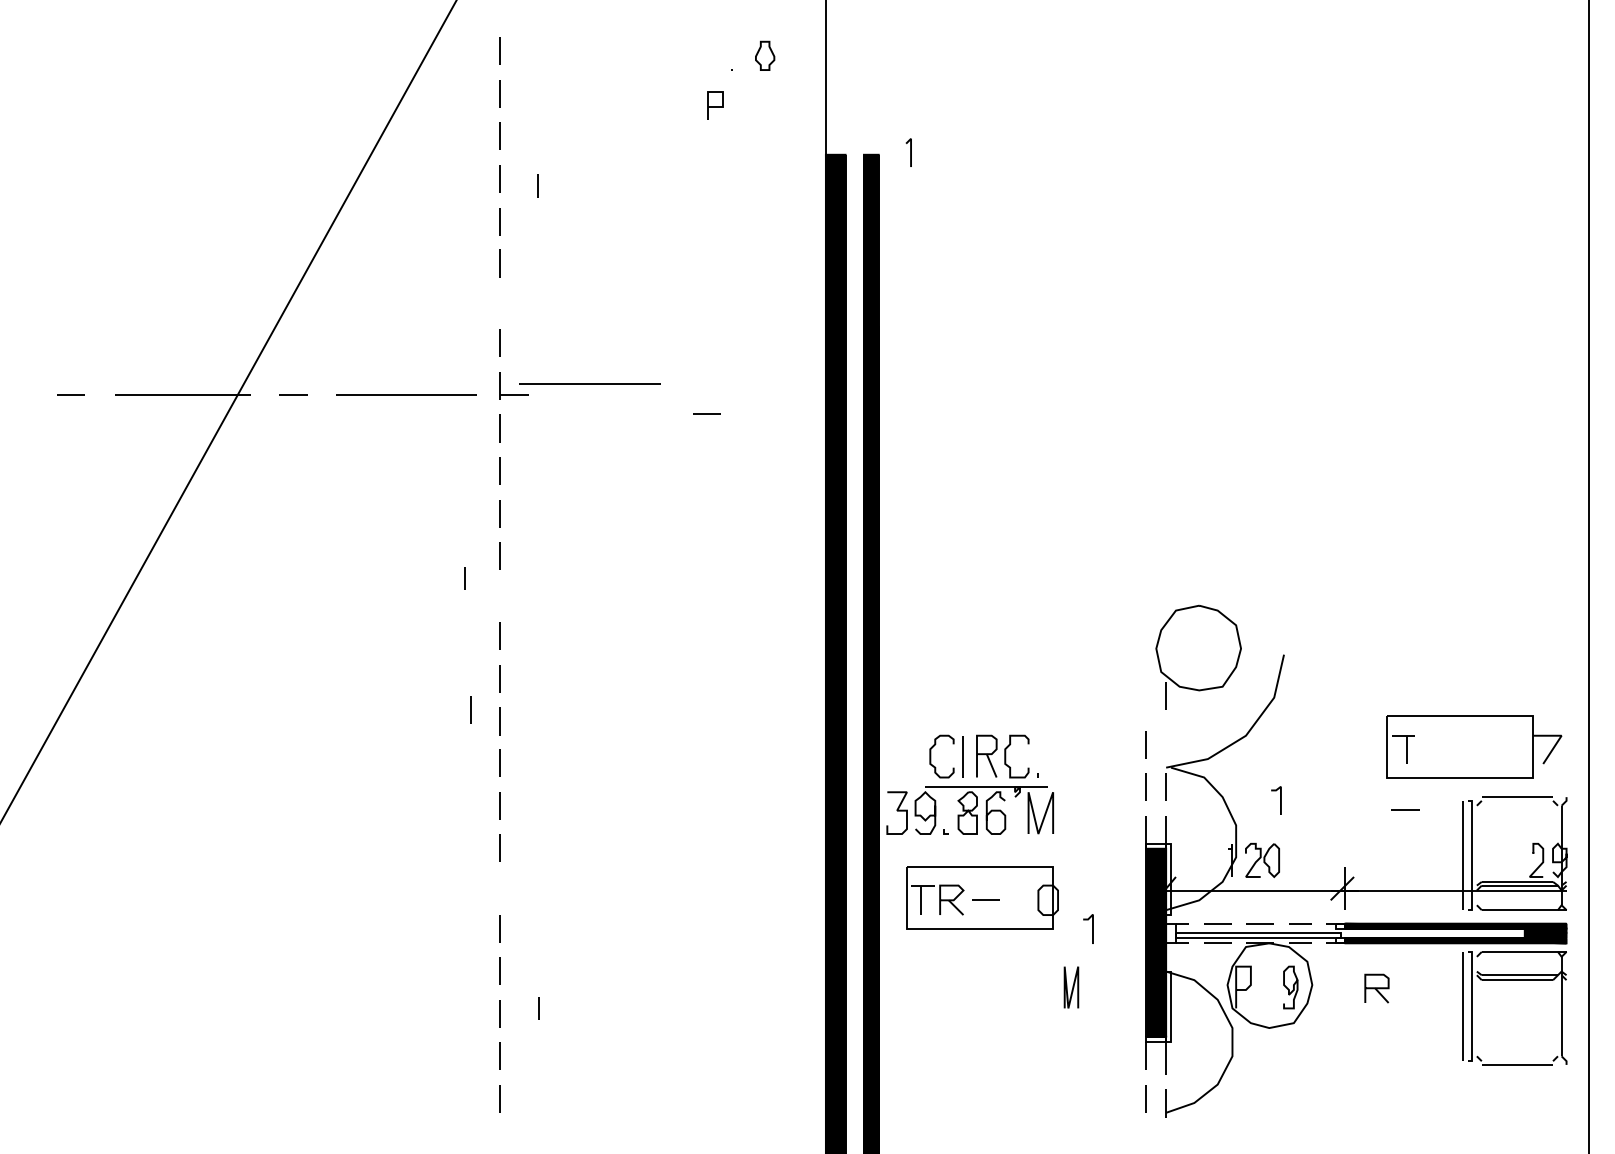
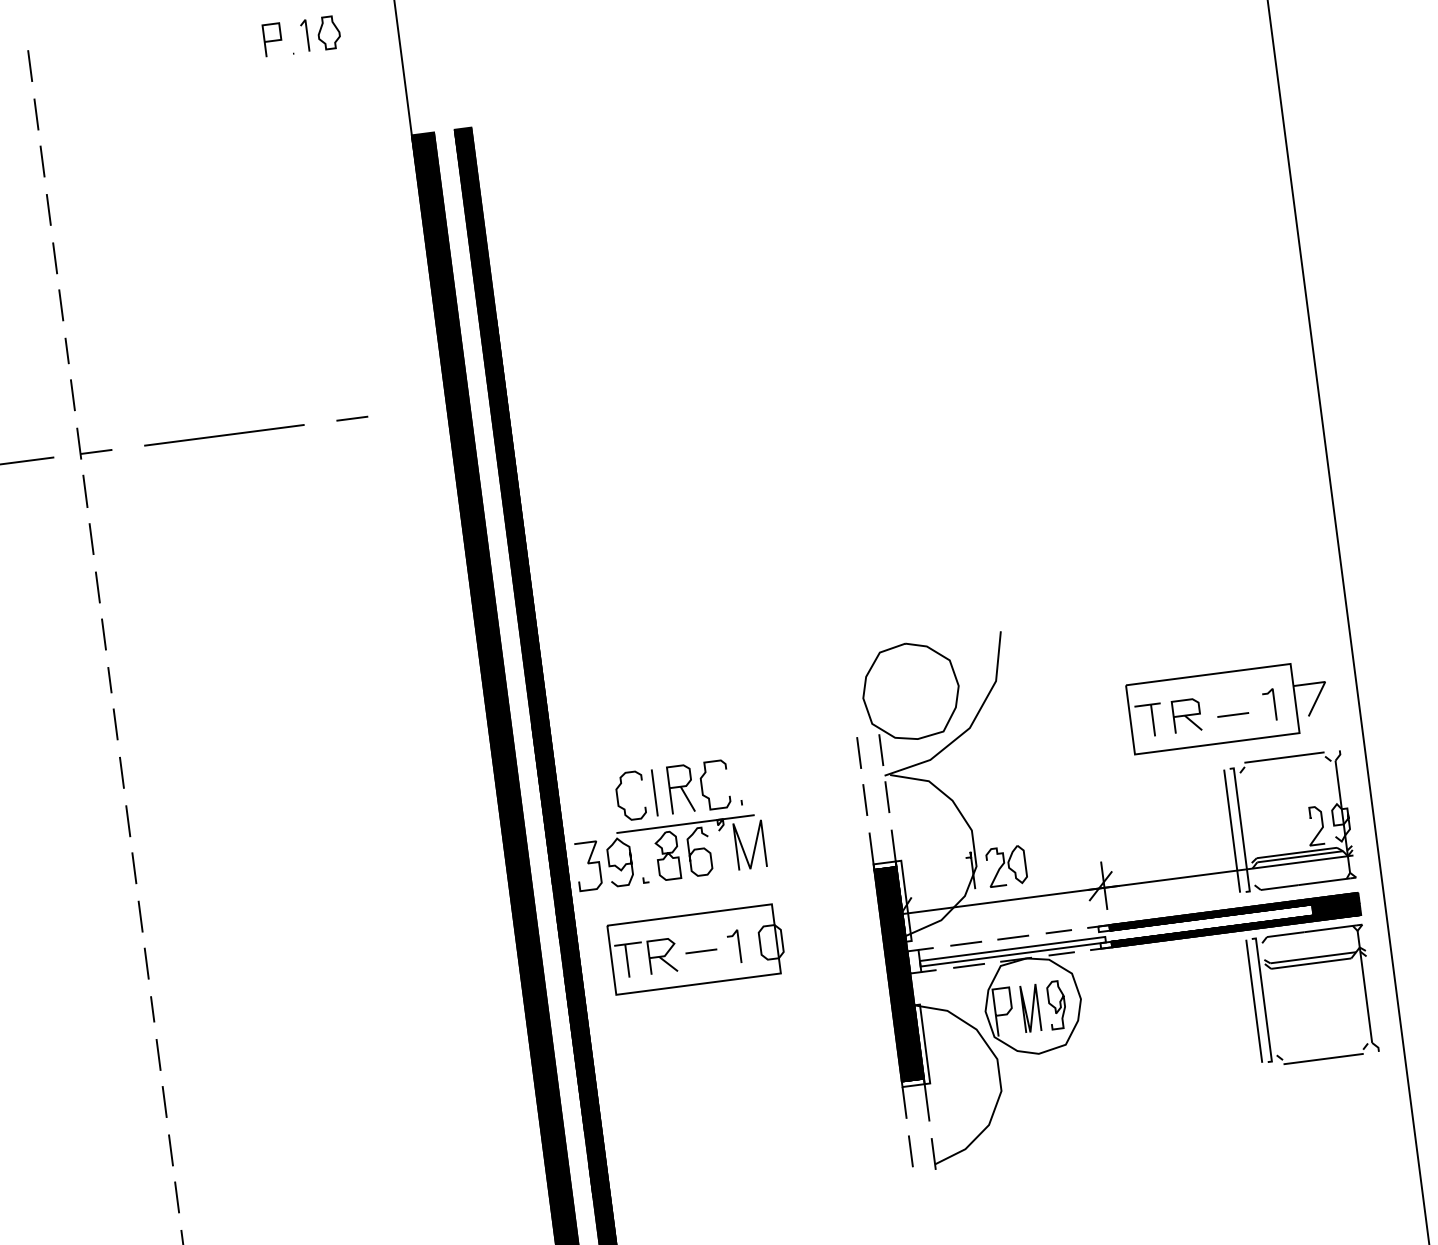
curve: (715, 106) -> (273, 40), moved
line: (910, 152) -> (306, 35), moved
line: (537, 185) -> (66, 350), moved
line: (589, 383) -> (223, 434), moved
line: (706, 413) -> (351, 417), moved
line: (464, 578) -> (108, 680), moved
part: (1198, 656) -> (911, 700), moved
line: (470, 709) -> (92, 811), removed
line: (1280, 800) -> (1274, 704), moved
line: (1405, 809) -> (1233, 714), moved
line: (1092, 928) -> (738, 945), moved
line: (1072, 987) -> (1032, 1008), moved
part: (1376, 988) -> (1186, 715), moved
line: (538, 1008) -> (151, 1009), moved

